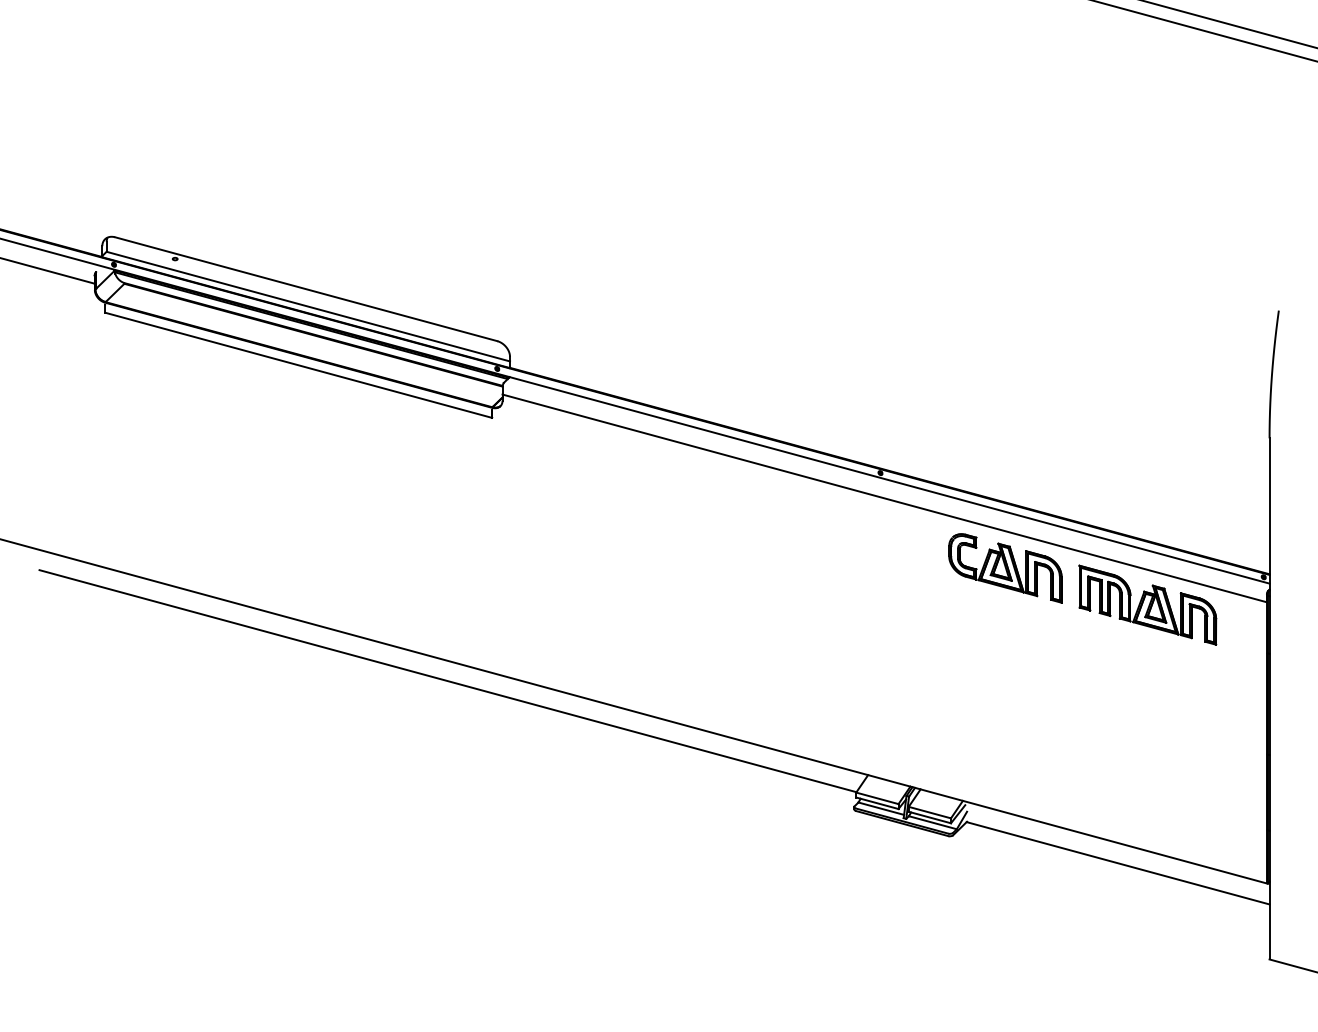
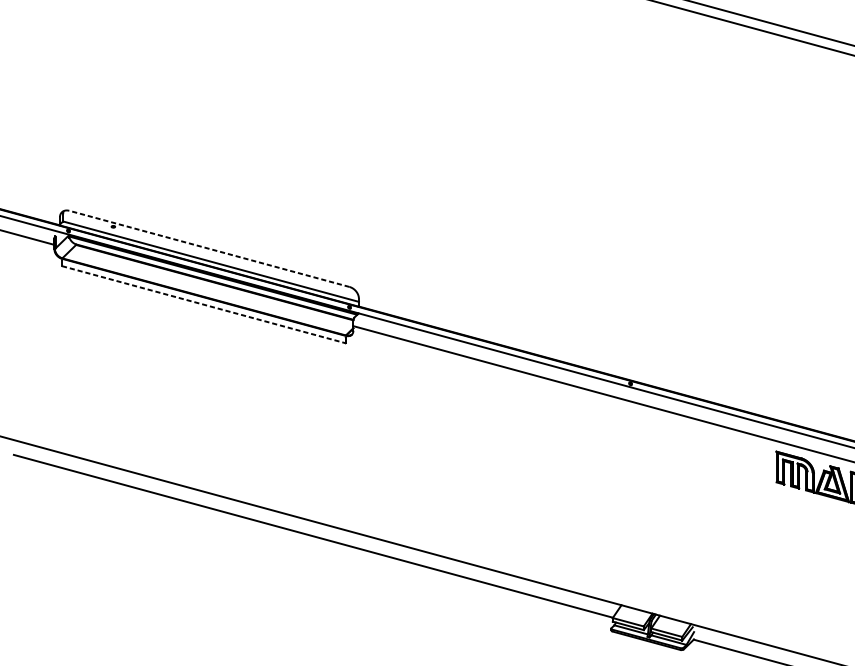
line: (305, 289) -> (208, 249), solid -> dashed
line: (299, 365) -> (204, 304), solid -> dashed
part: (1005, 568) -> (722, 453), removed

